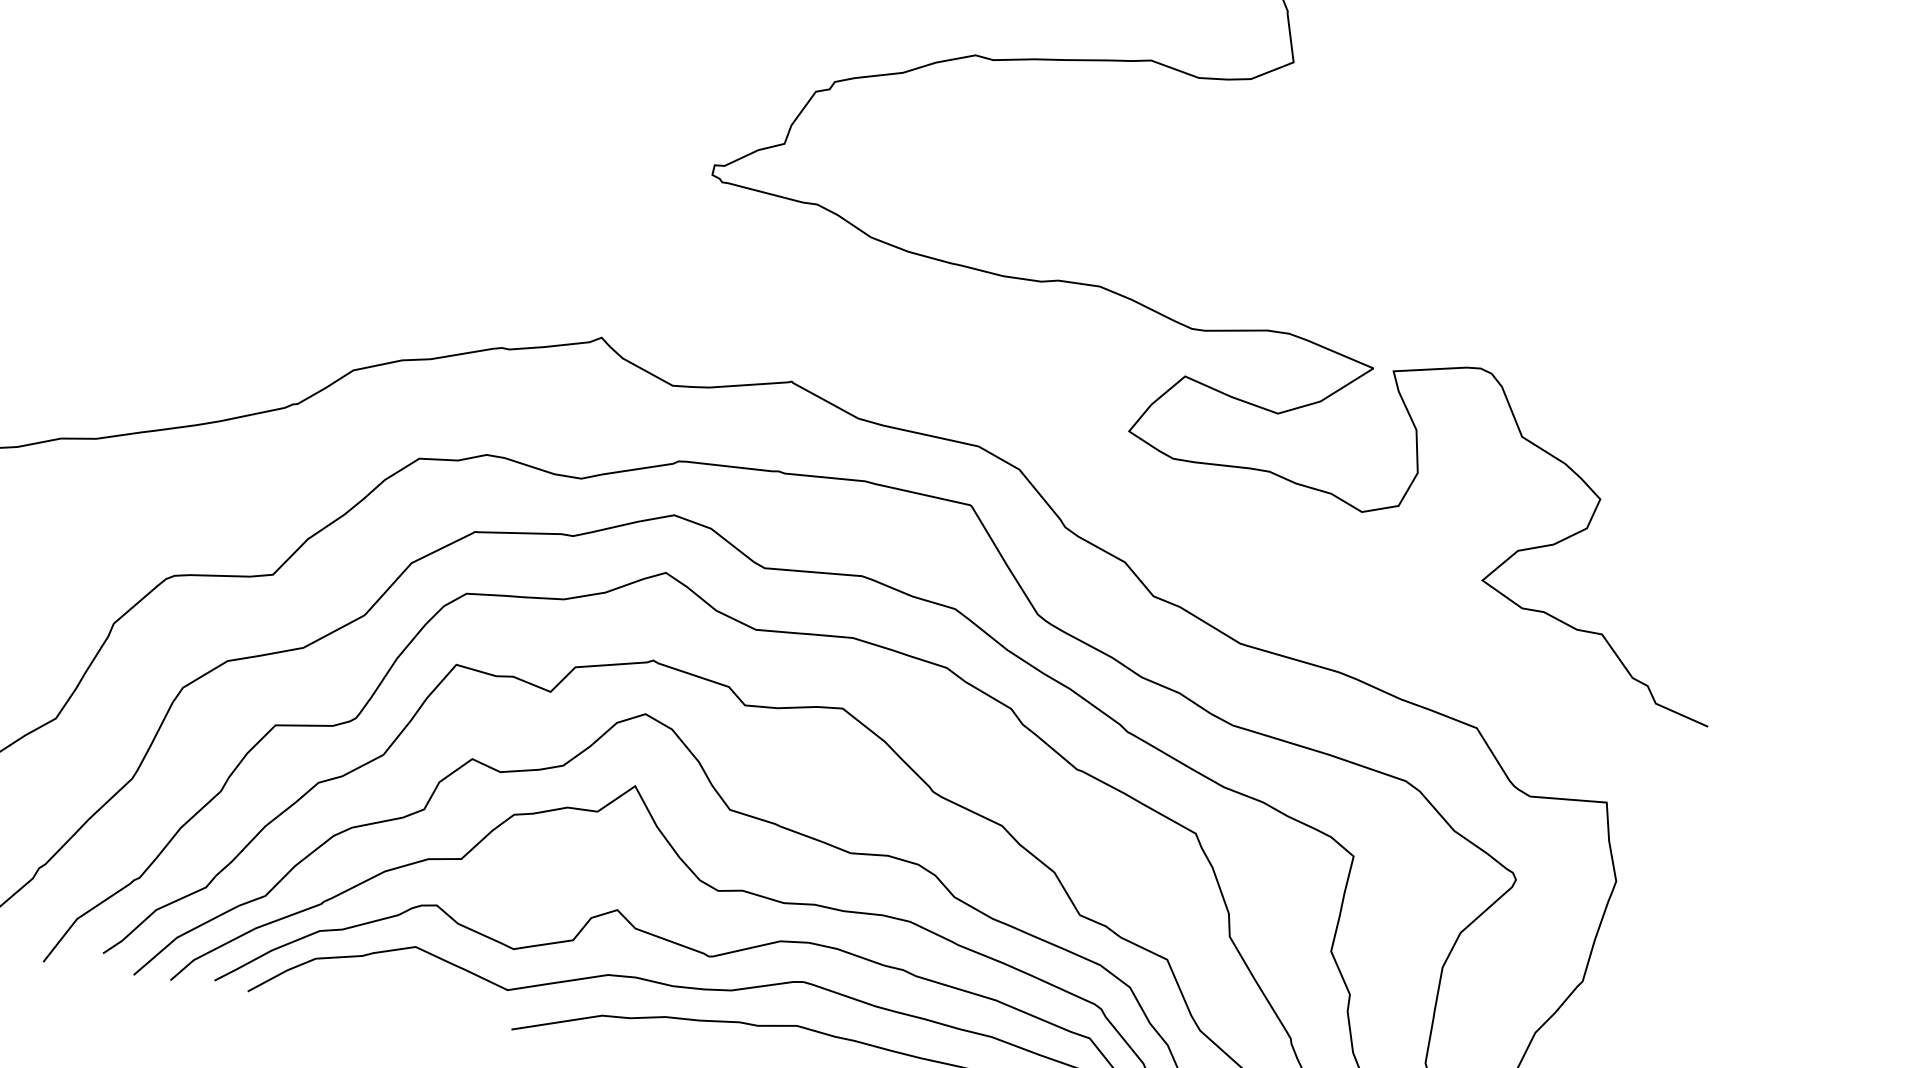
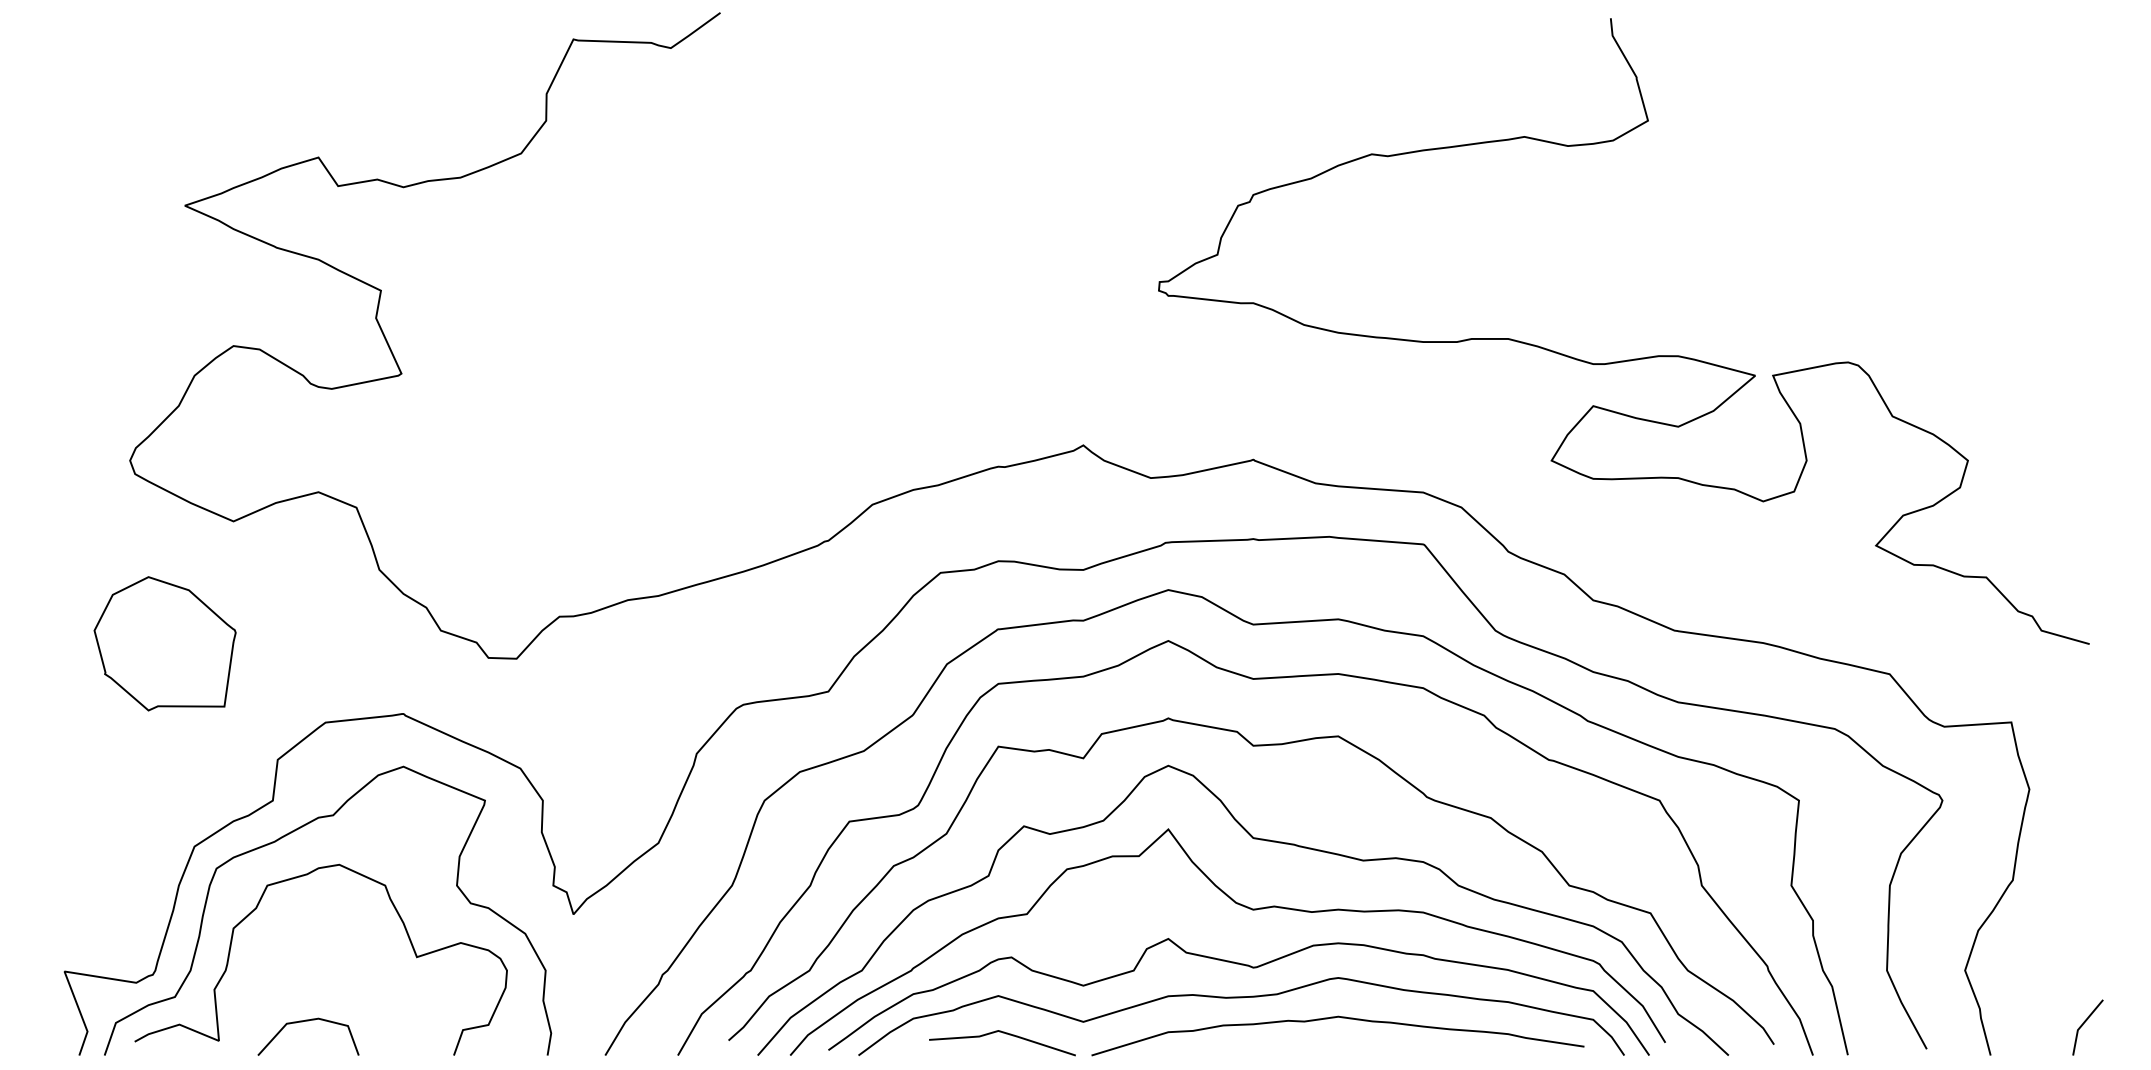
line: (418, 991) -> (1006, 1034), added

